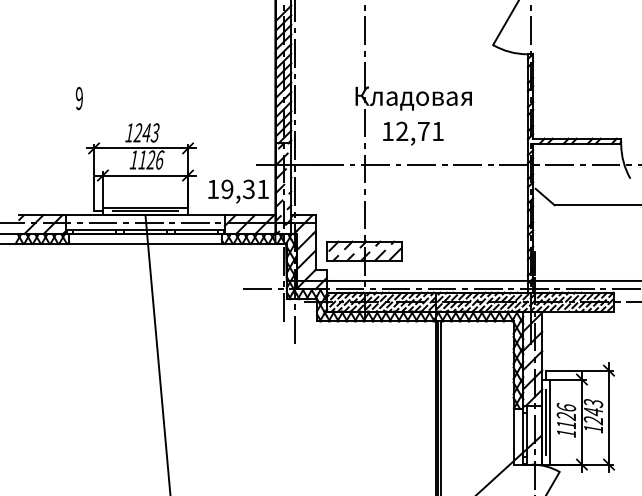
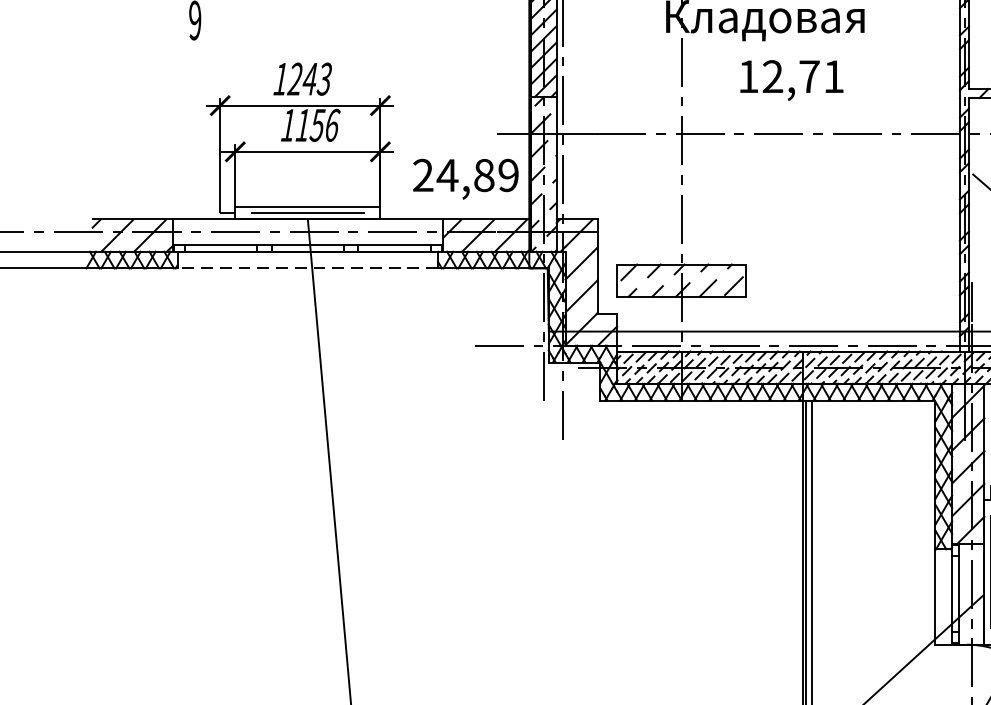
text: (413, 133) -> (792, 80), moved
text: (150, 159) -> (316, 124), 1126 -> 1156
text: (238, 189) -> (466, 175), 19,31 -> 24,89
line: (144, 243) -> (306, 267), solid -> dashed

